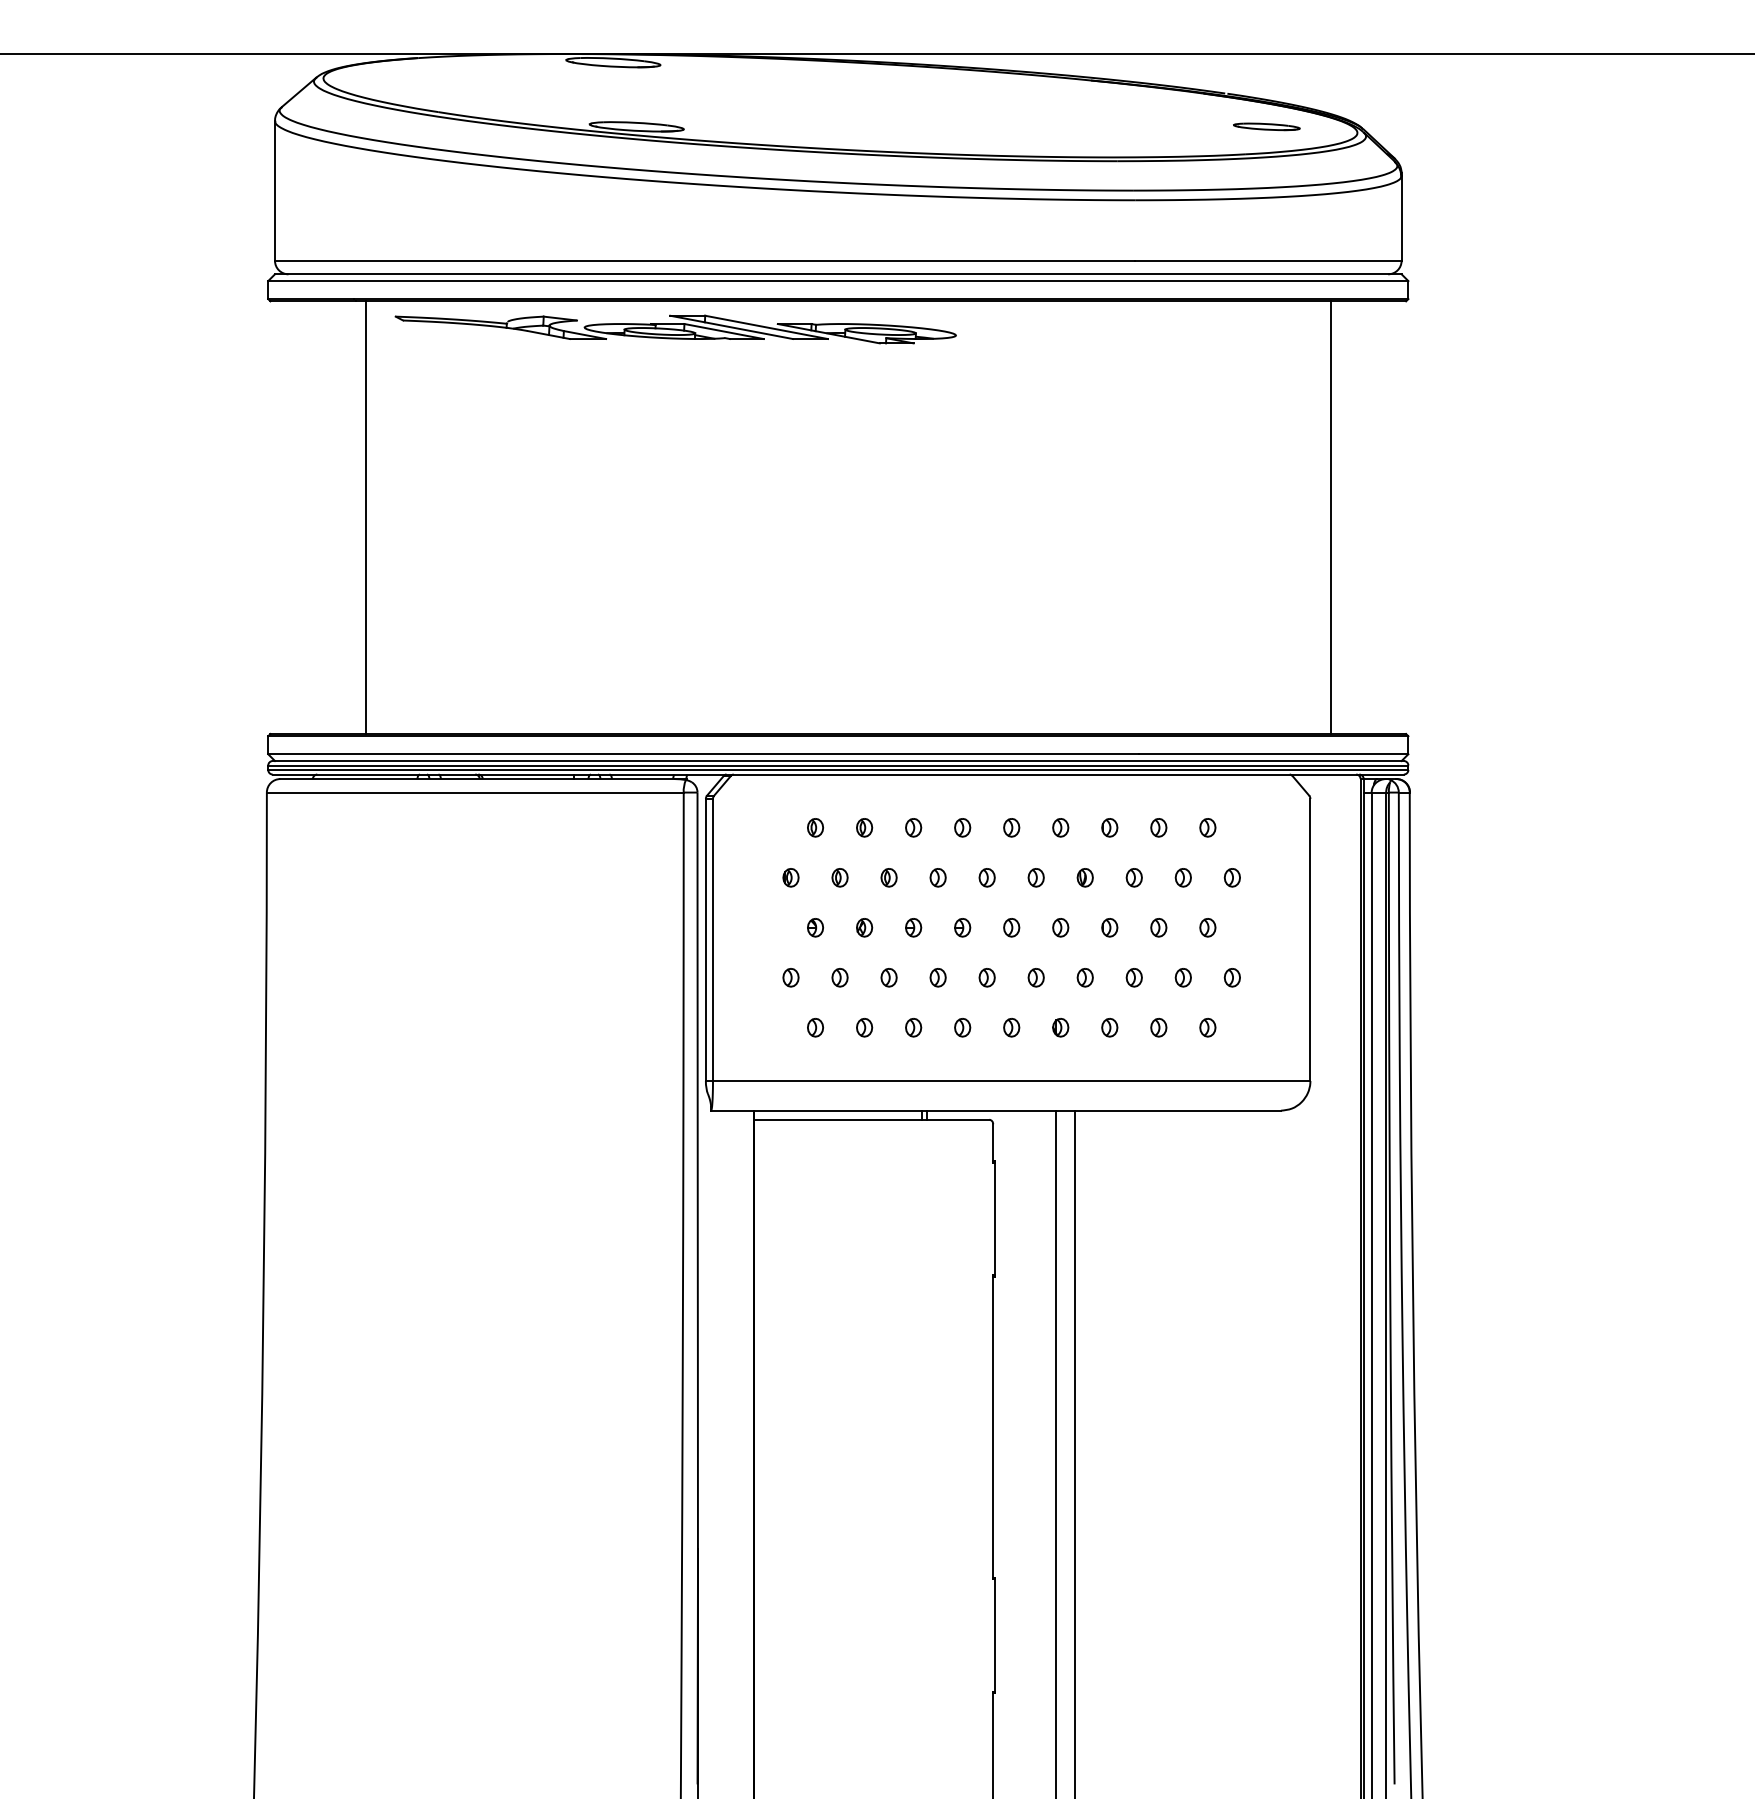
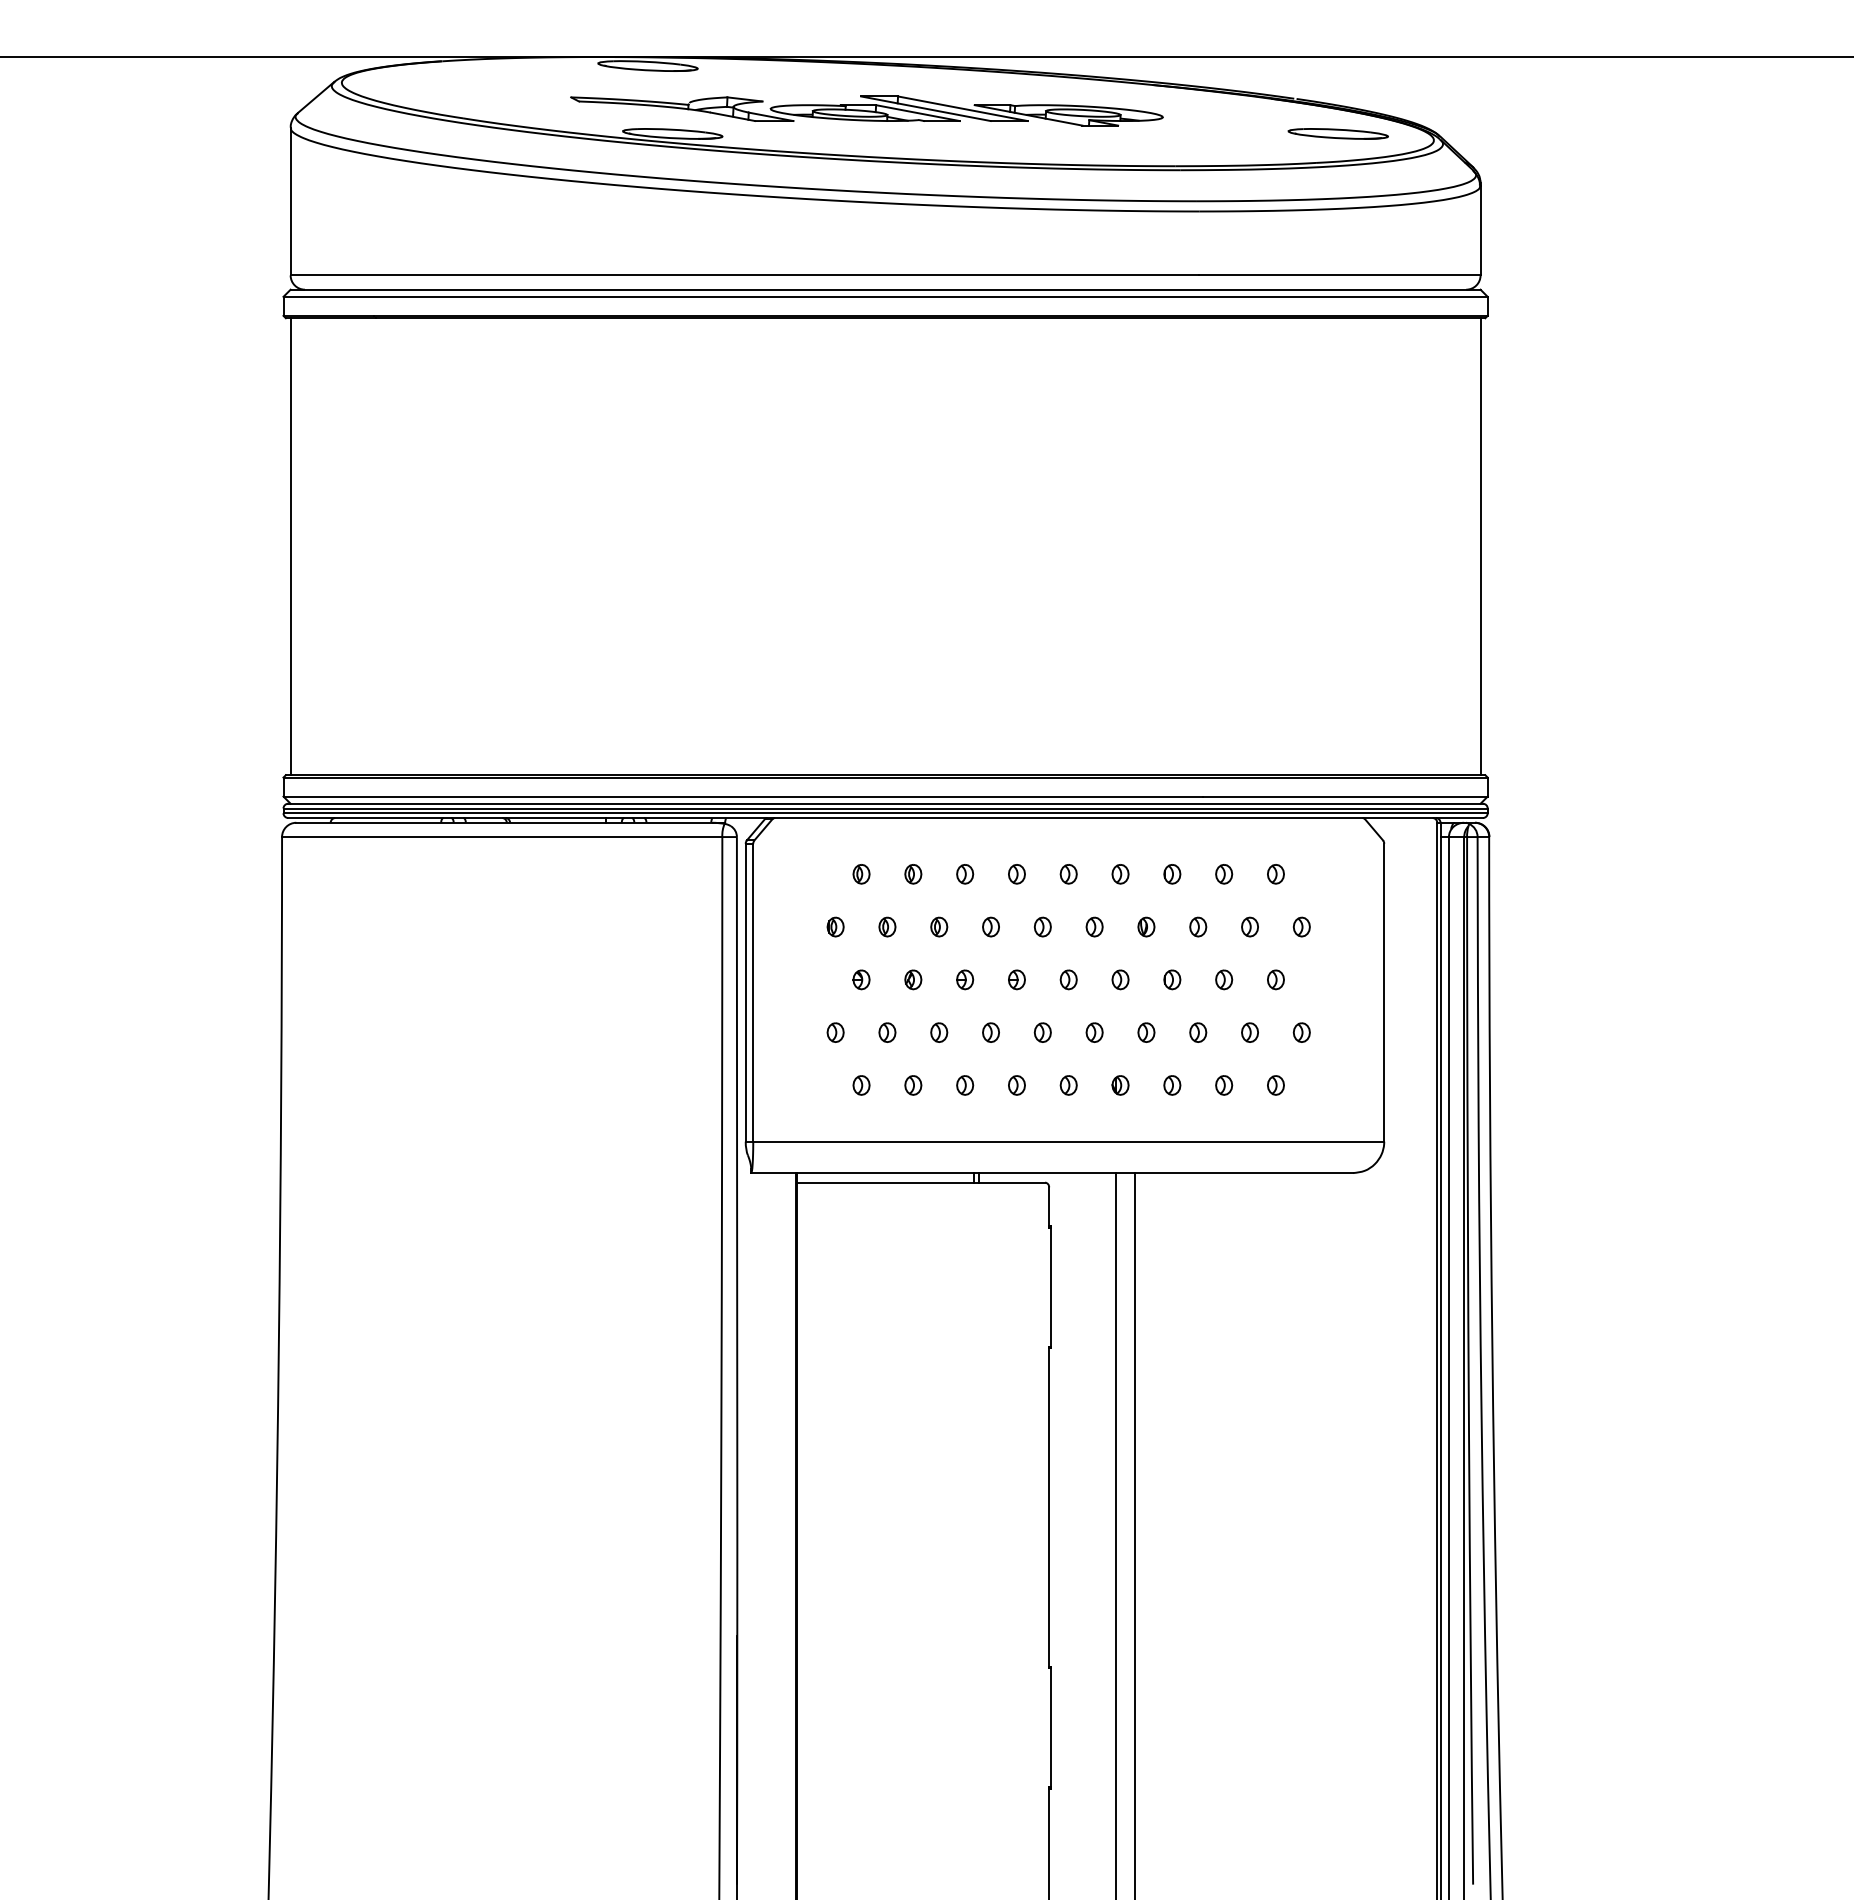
part: (1266, 126) -> (1337, 133), size x1.43
part: (675, 329) -> (866, 110), moved
line: (365, 517) -> (290, 546), moved
line: (1330, 517) -> (1480, 546), moved

